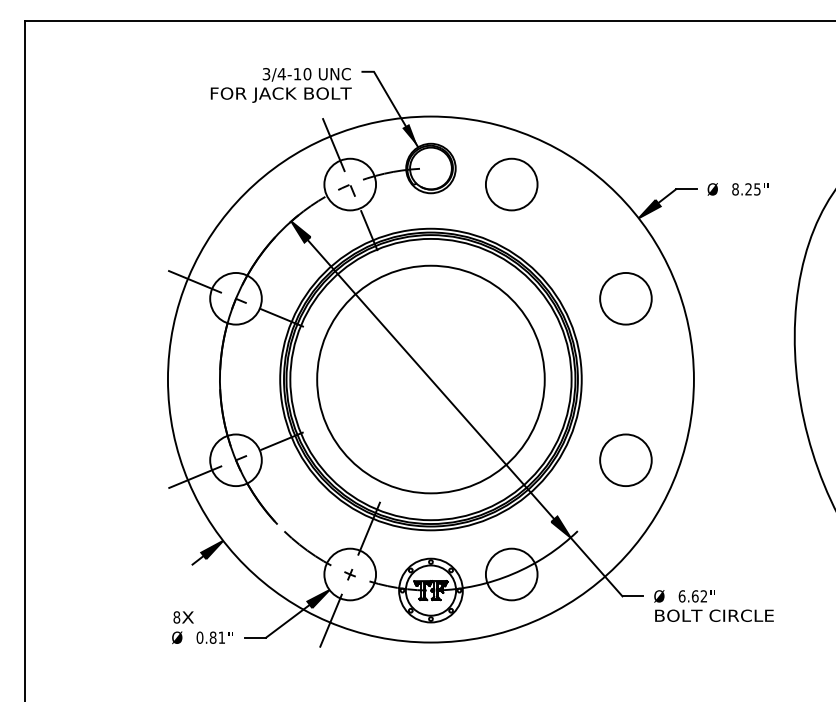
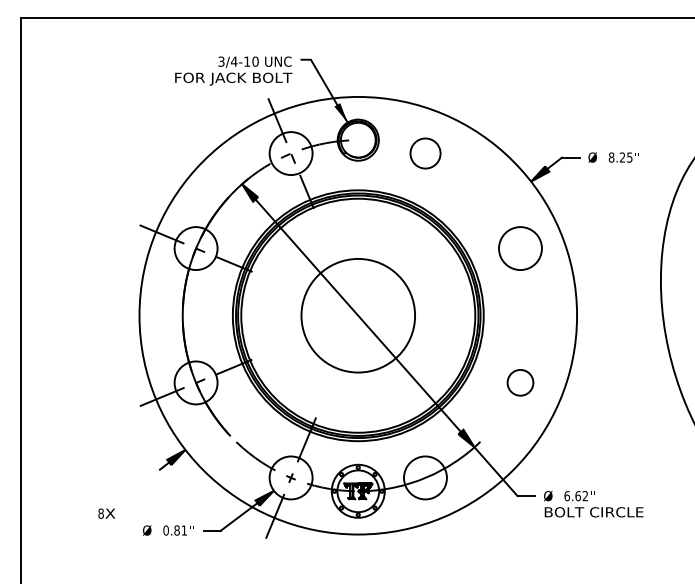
circle: (511, 184) -> (425, 153), size x0.7
circle: (430, 379) -> (357, 315), size x0.6
circle: (625, 459) -> (520, 382), size x0.6
text: (183, 617) -> (106, 513), moved

